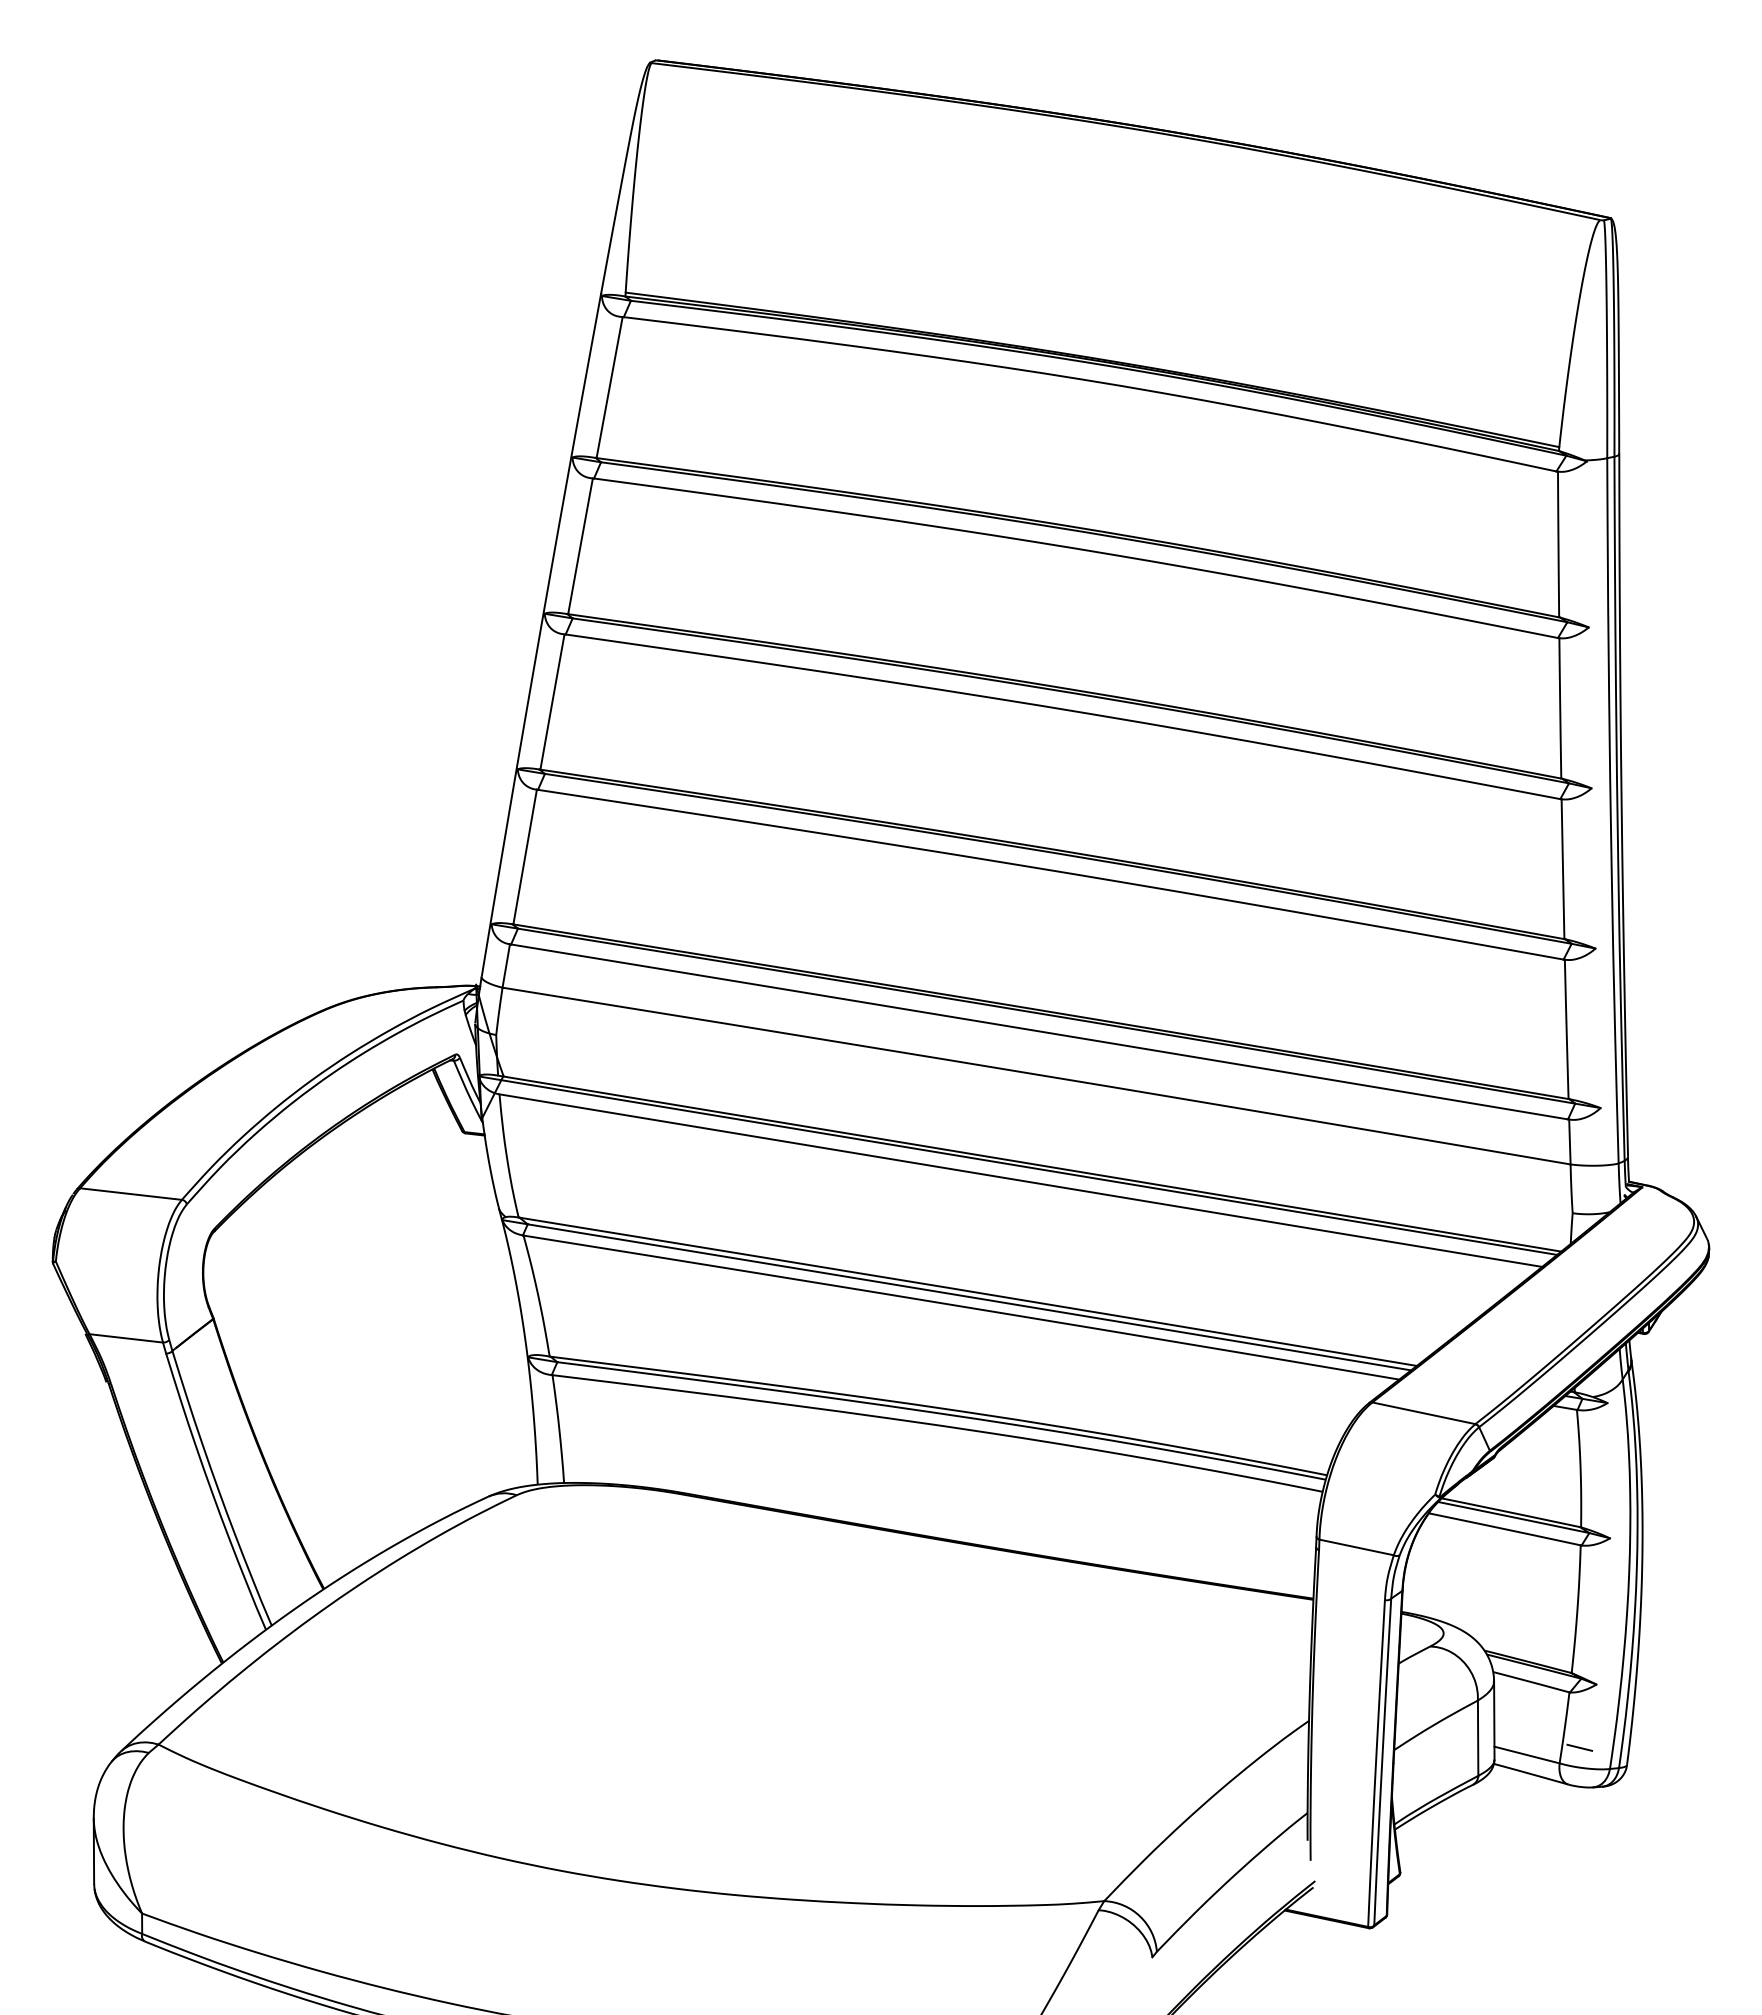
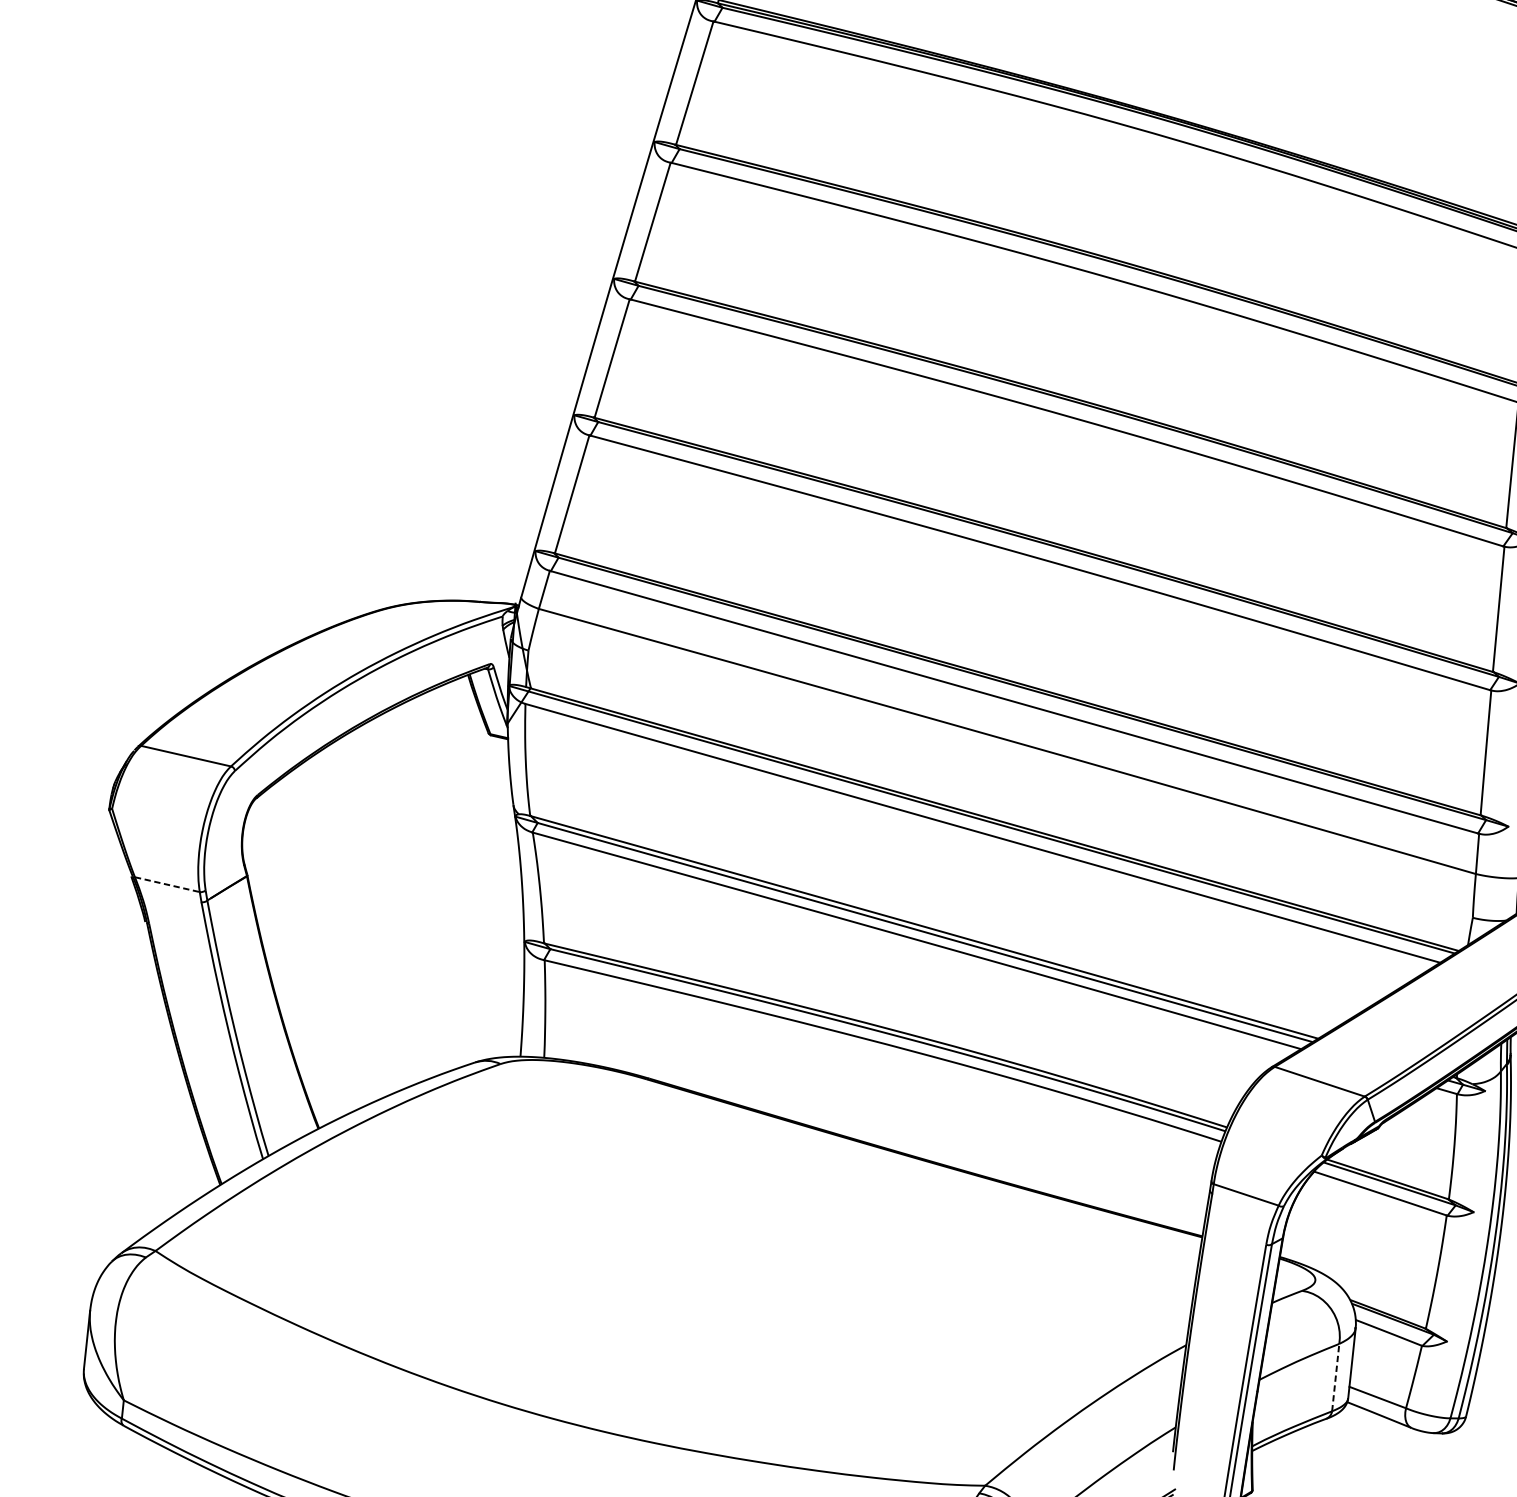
line: (126, 1338) -> (167, 884), solid -> dashed
line: (1478, 1738) -> (1336, 1377), solid -> dashed
line: (1579, 1747) -> (1425, 1396), removed

